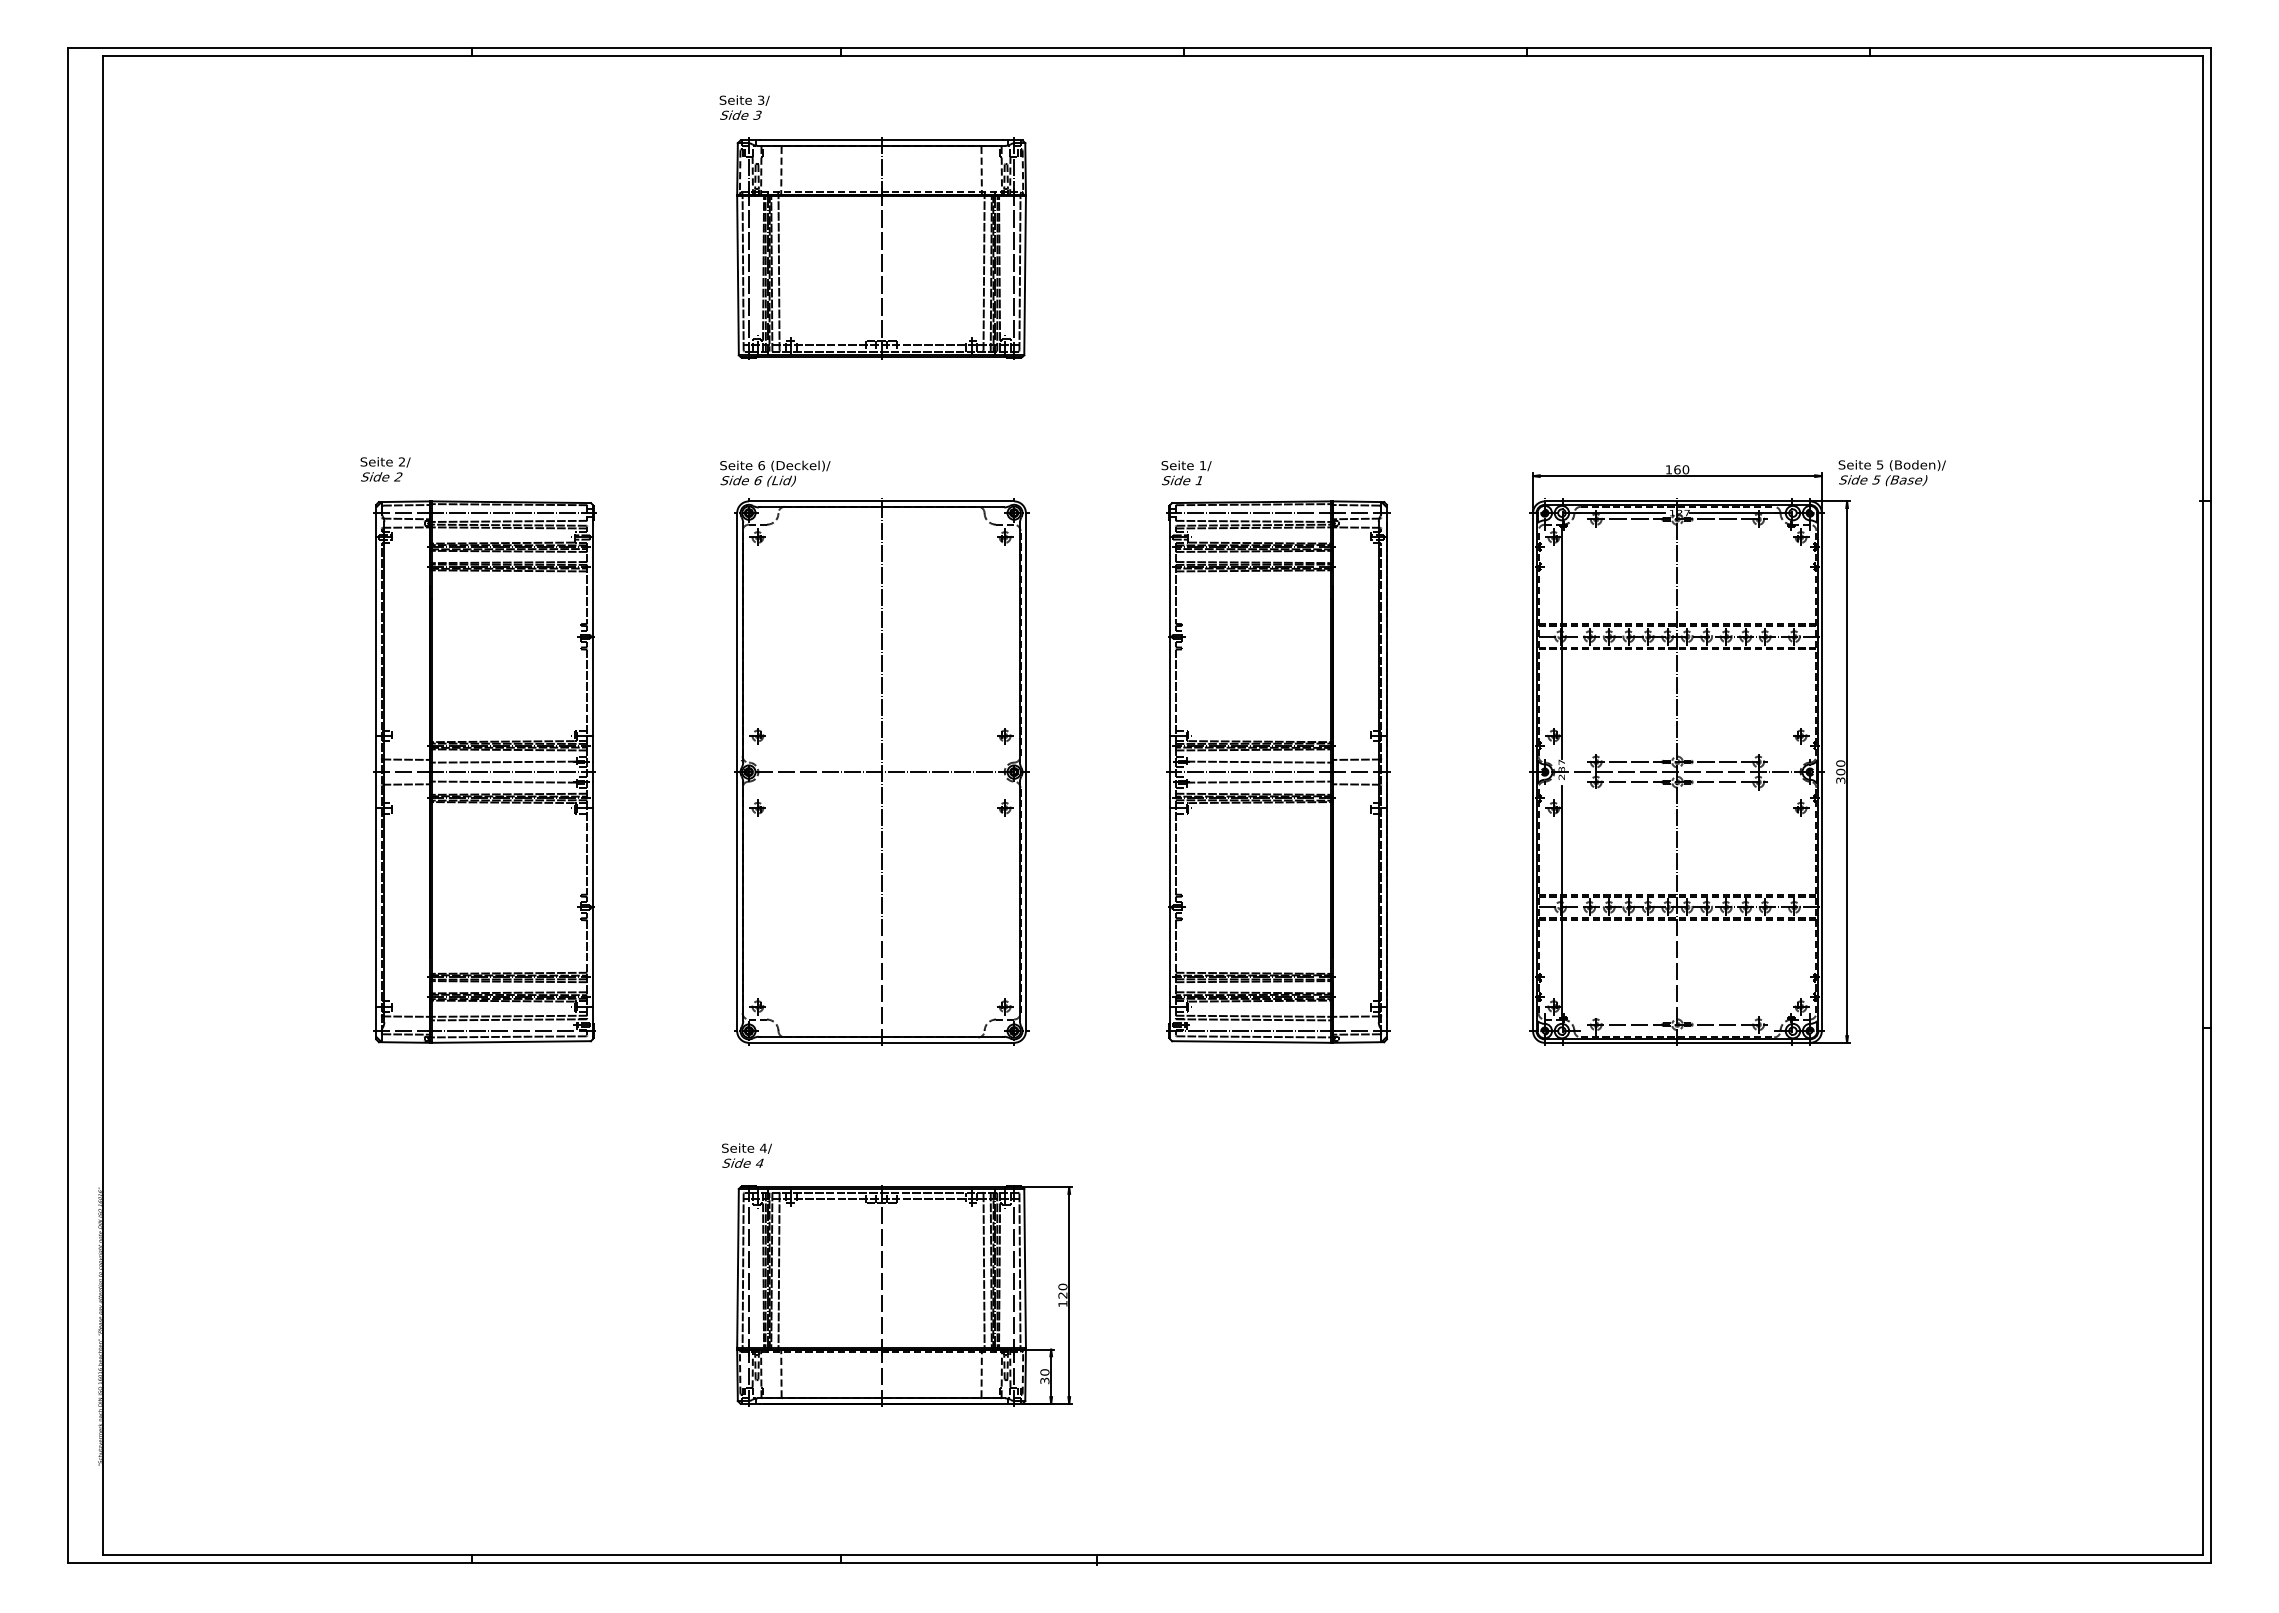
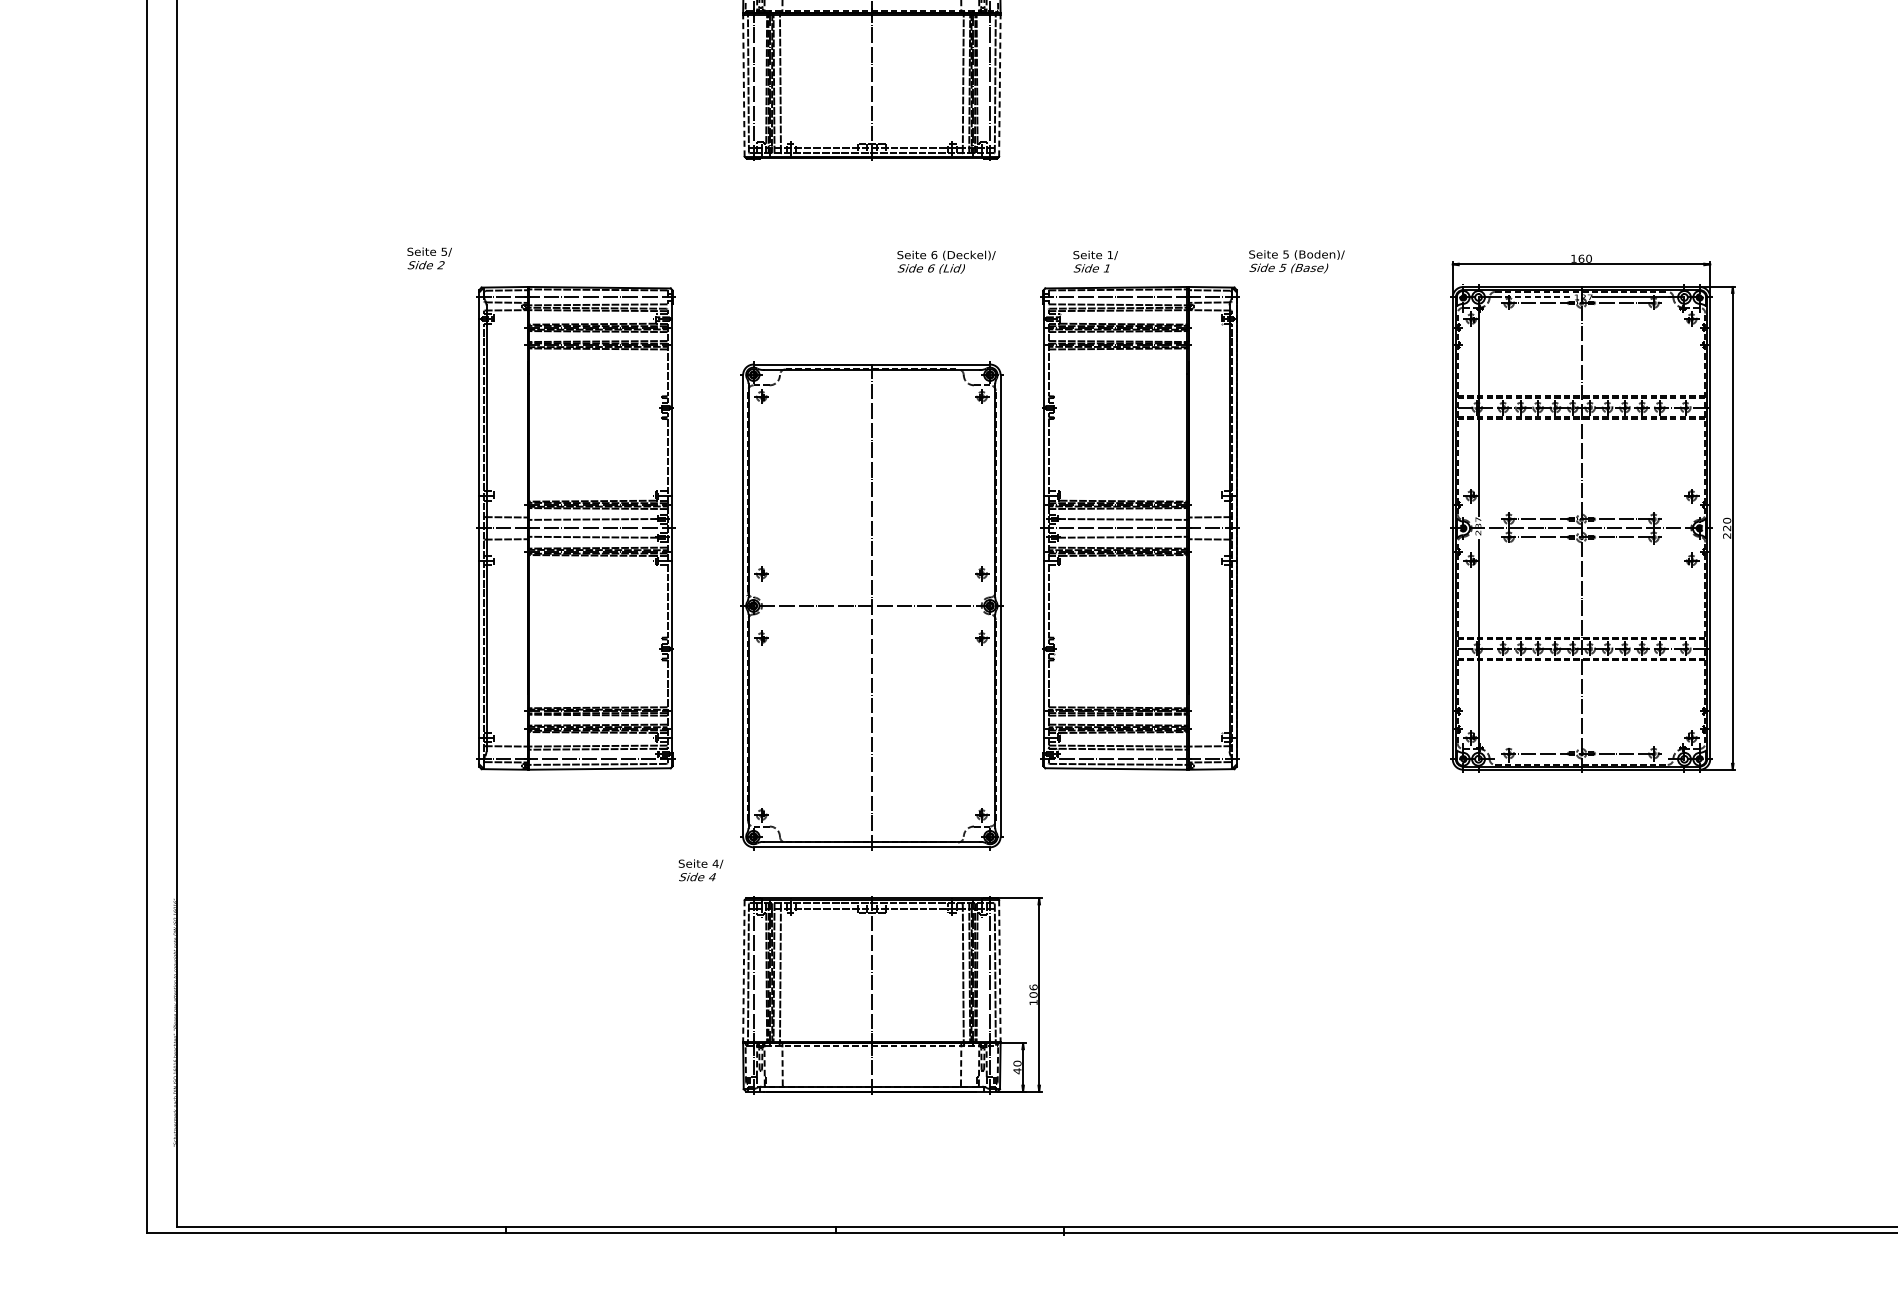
line: (738, 275) -> (744, 85), solid -> dashed
line: (1025, 275) -> (1000, 85), solid -> dashed
text: (401, 461) -> (443, 251), 2/ -> 5/
text: (1186, 472) -> (1095, 261), moved
text: (775, 473) -> (946, 262), moved
text: (1891, 473) -> (1296, 262), moved
line: (1620, 513) -> (1530, 297), solid -> dashed
part: (484, 771) -> (575, 527), moved
part: (881, 771) -> (871, 605), moved
part: (1278, 771) -> (1140, 527), moved
text: (1840, 775) -> (1726, 531), 300 -> 220
text: (746, 1155) -> (700, 870), moved
line: (738, 1268) -> (744, 970), solid -> dashed
line: (1025, 1268) -> (1000, 970), solid -> dashed
text: (1062, 1290) -> (1033, 990), 120 -> 106
text: (1044, 1380) -> (1017, 1070), 30 -> 40

